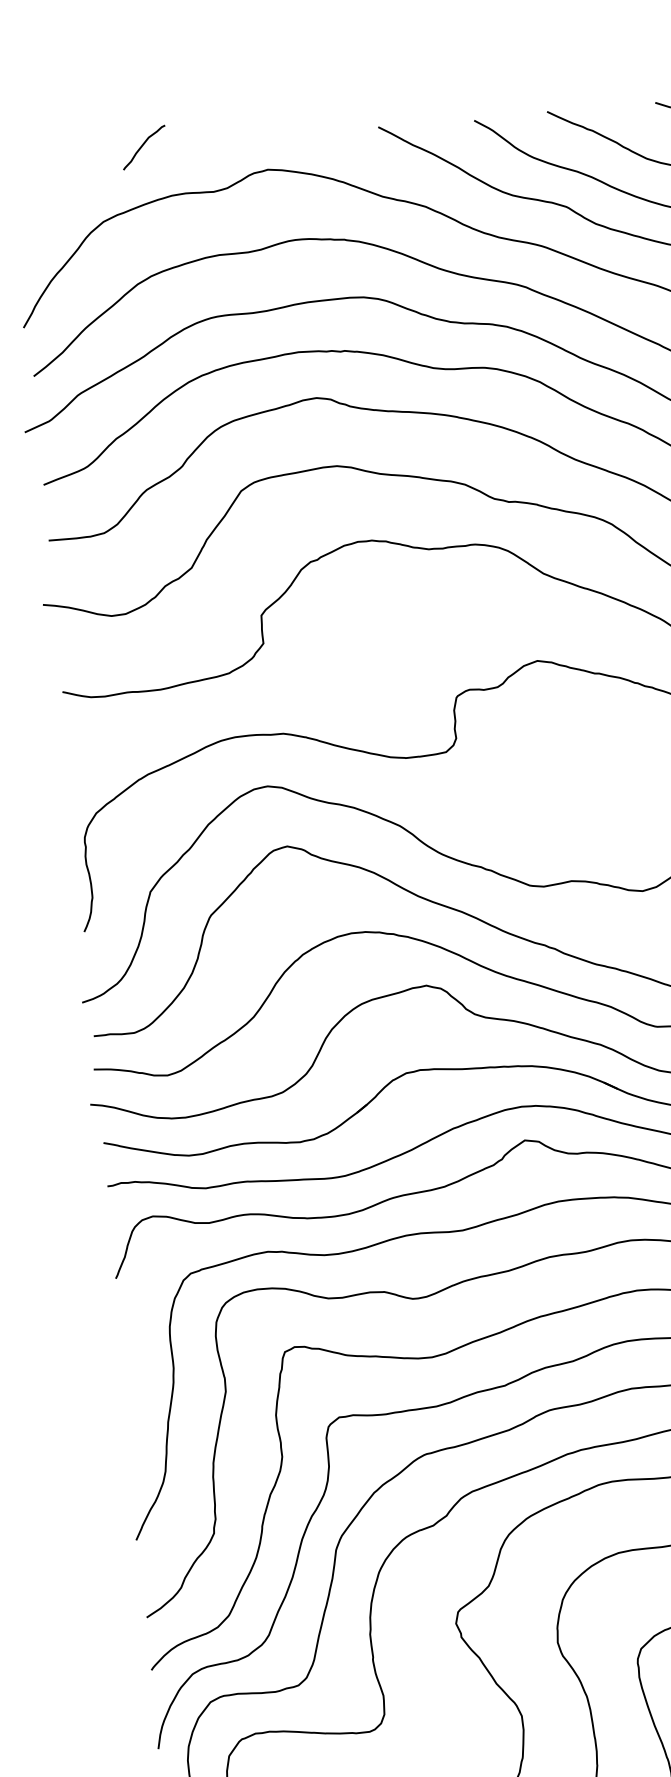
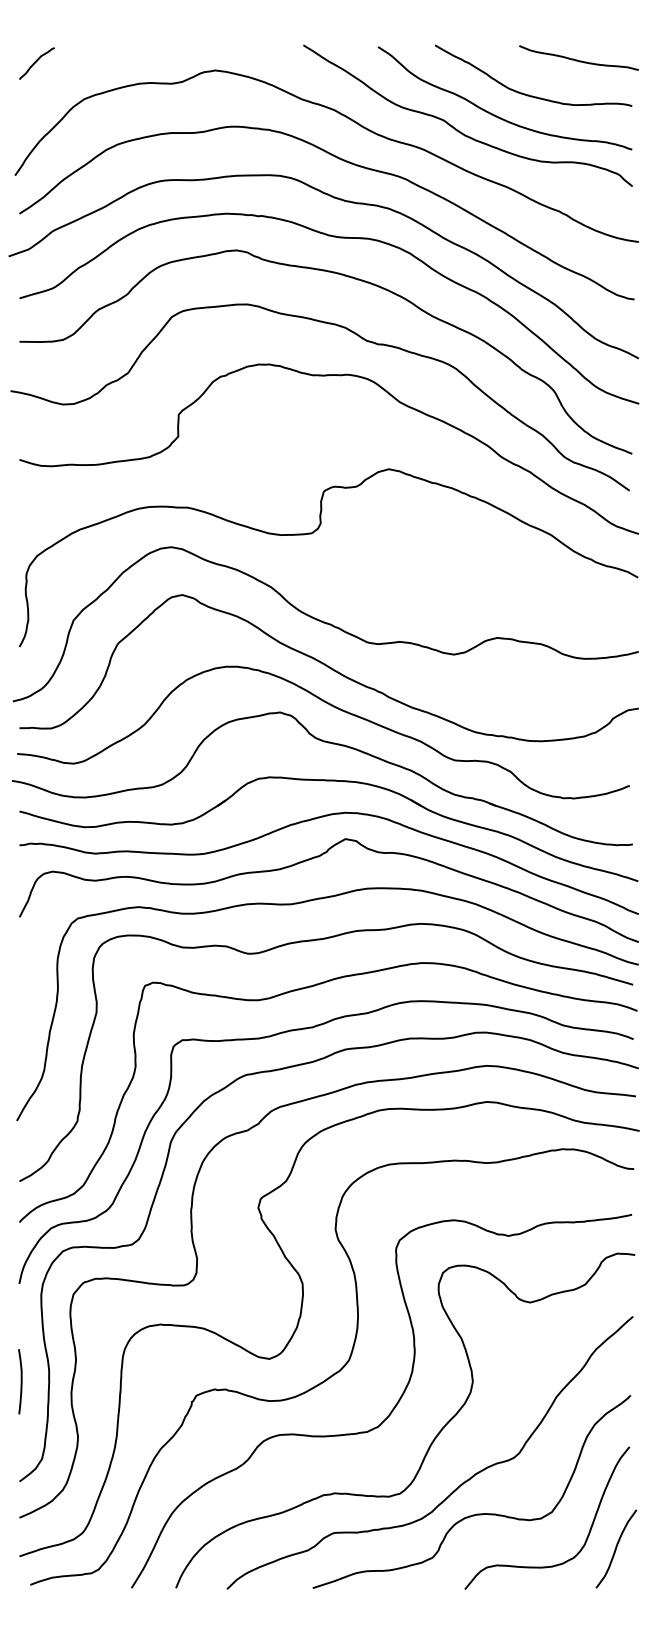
curve: (143, 146) -> (36, 62), moved

